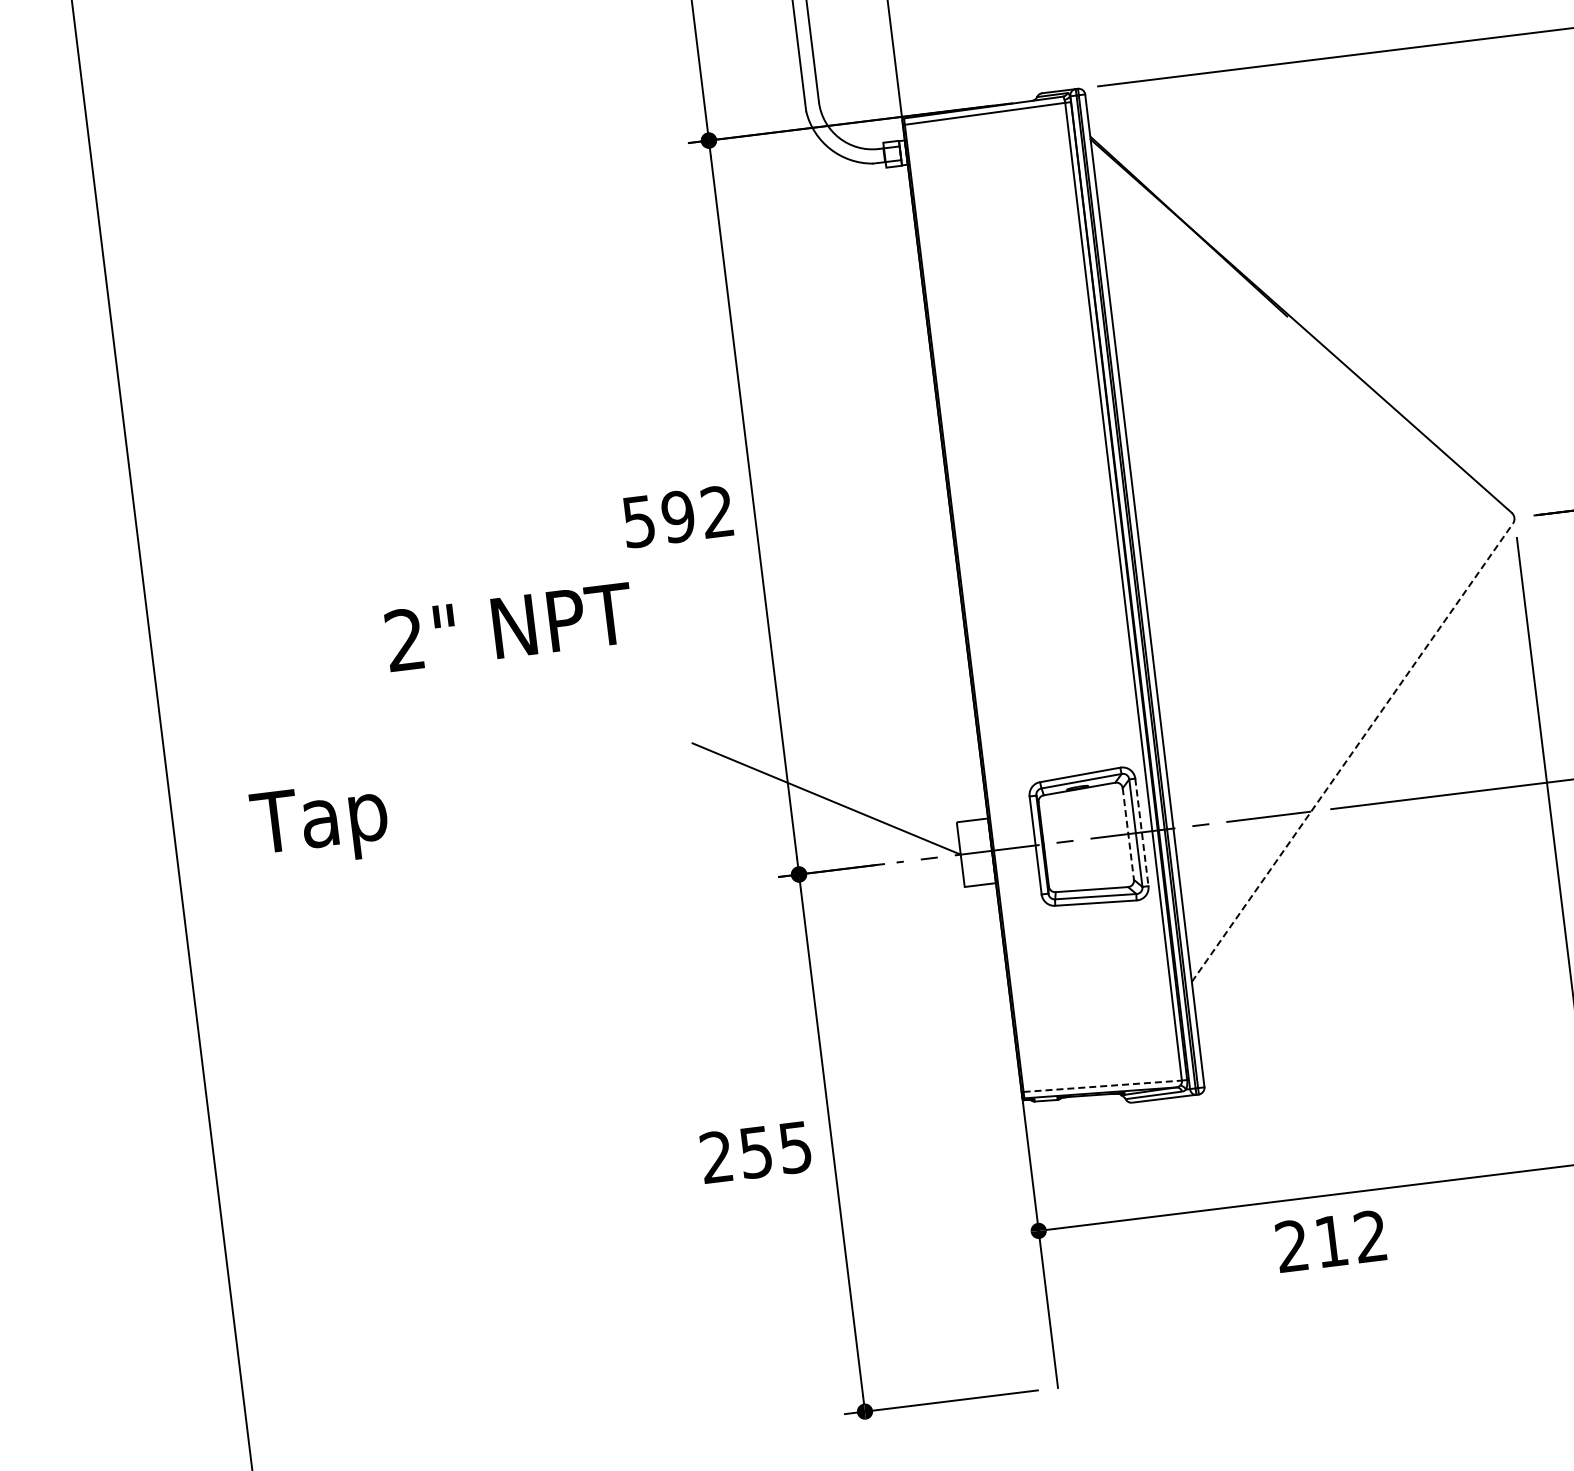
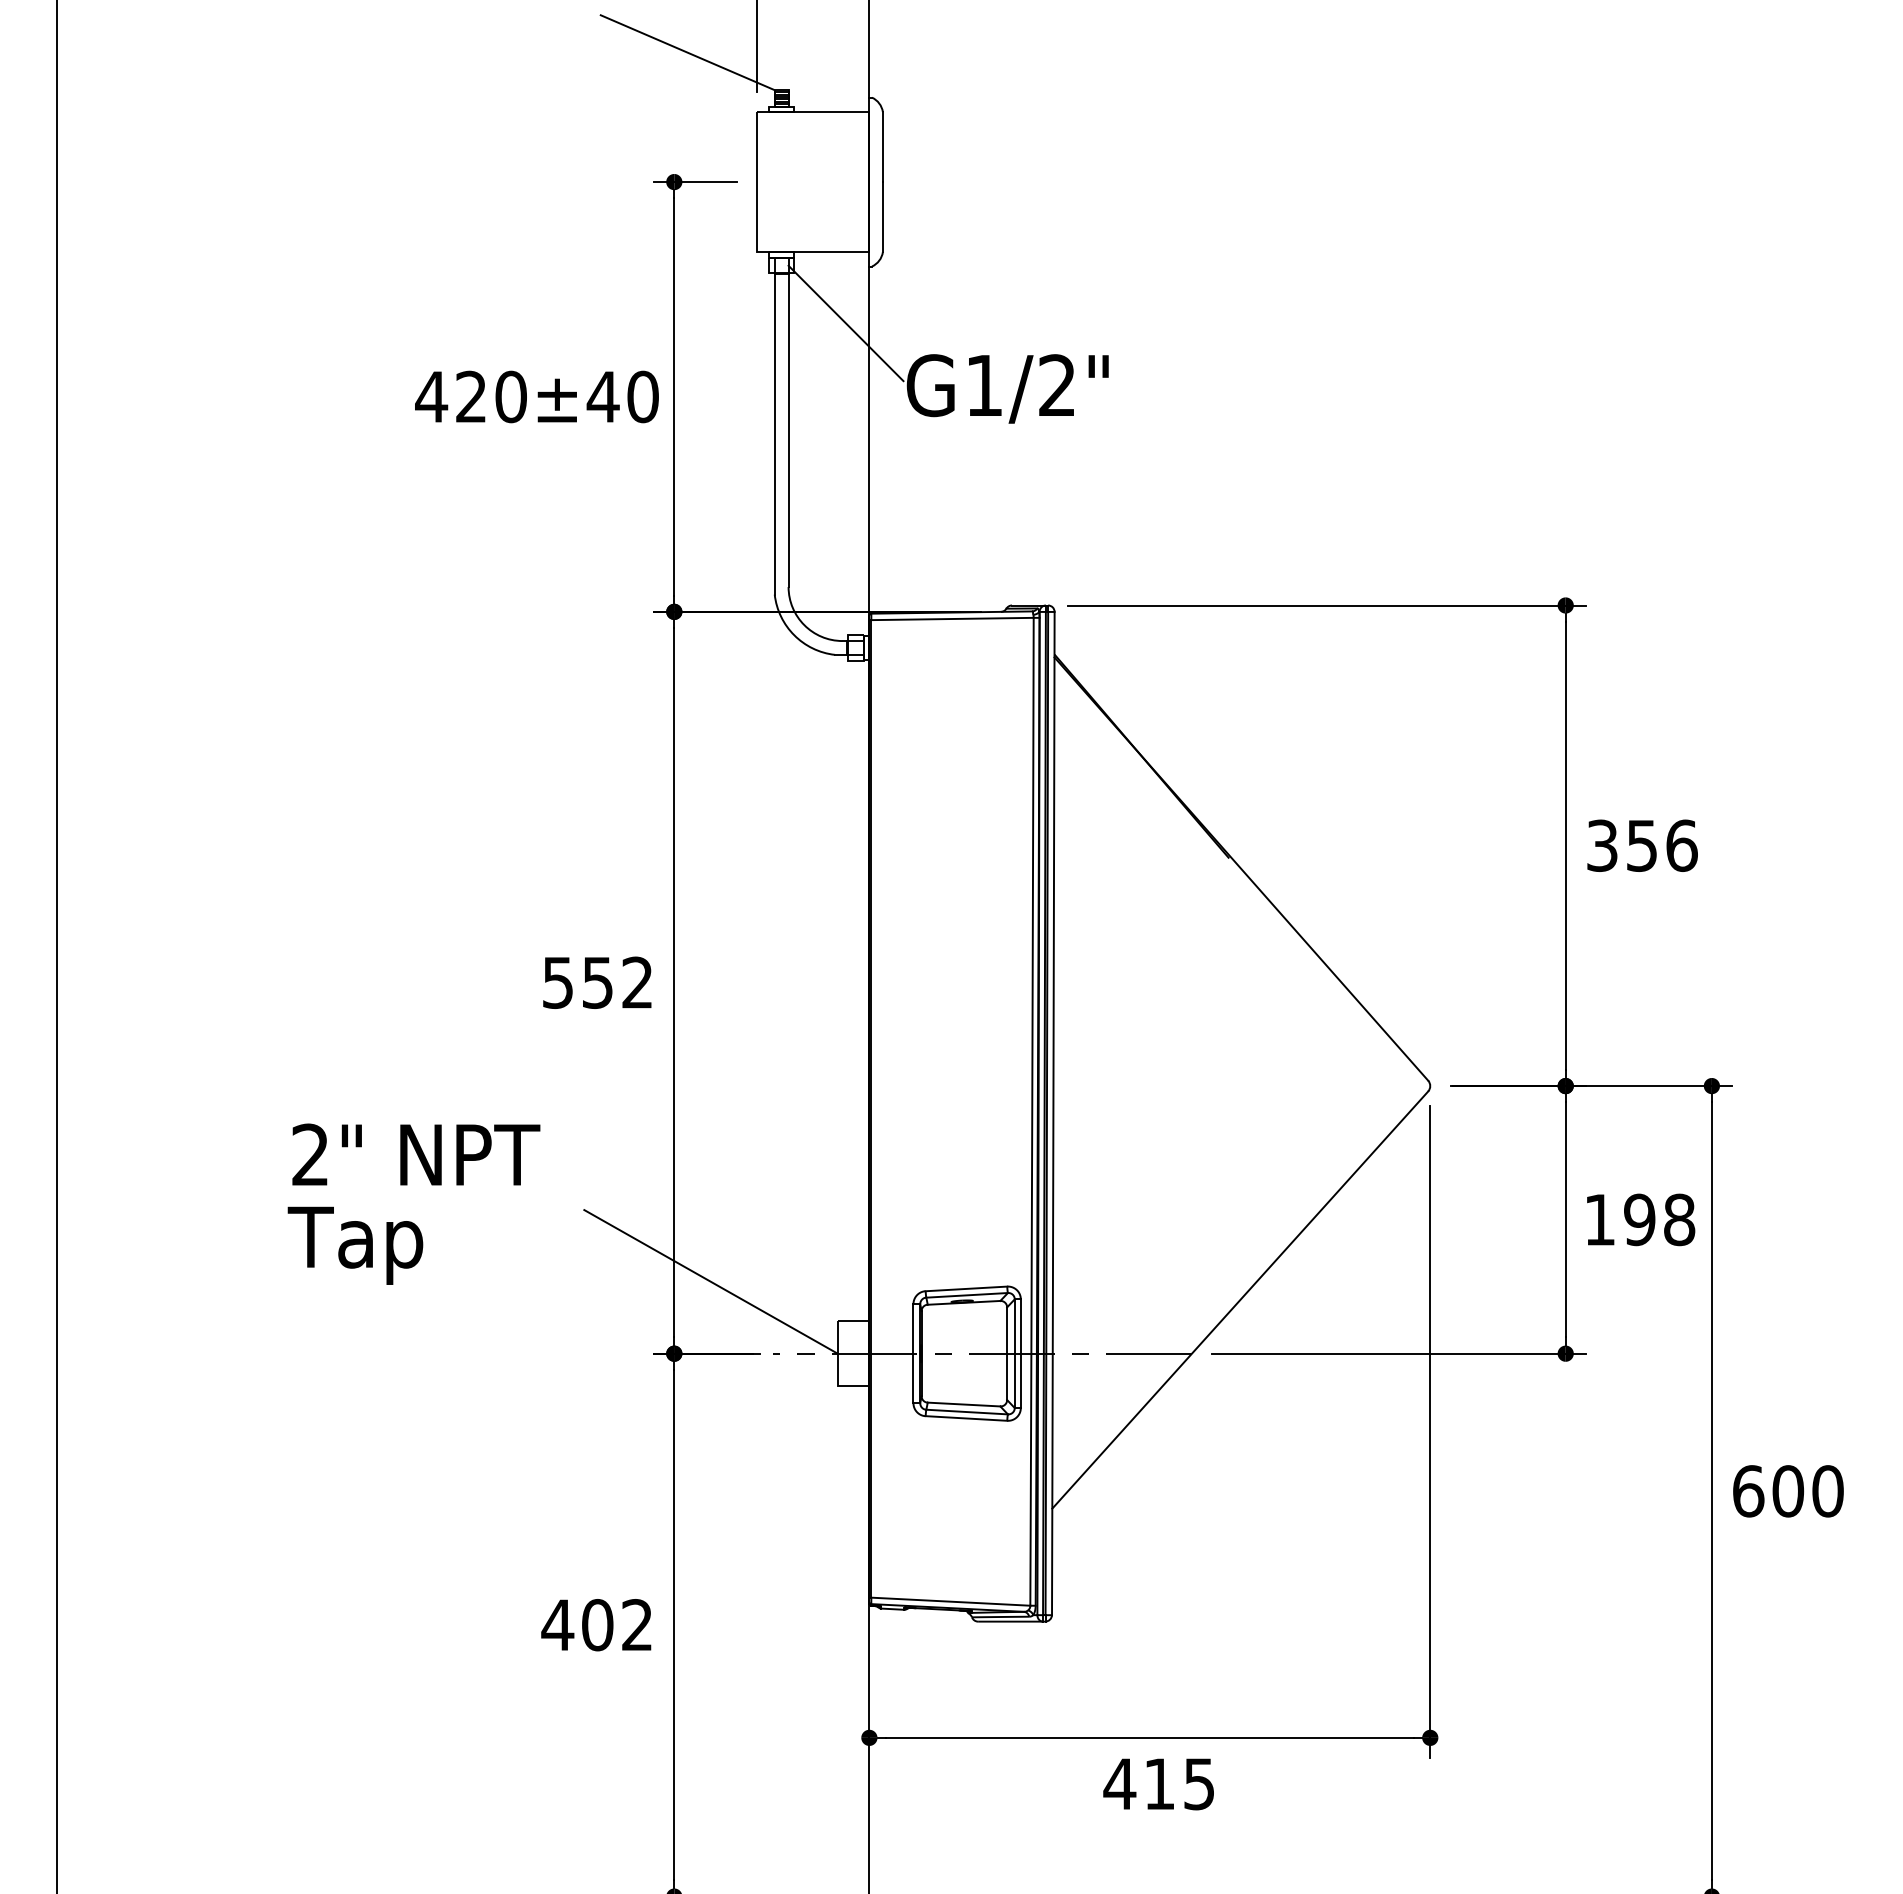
text: (677, 516) -> (597, 982), 592 -> 552
text: (509, 626) -> (416, 1154), moved
line: (1352, 753) -> (1240, 1300), dashed -> solid
text: (320, 824) -> (355, 1245), moved
line: (1141, 833) -> (1020, 1354), dashed -> solid
line: (1128, 834) -> (1007, 1354), dashed -> solid
line: (1102, 1086) -> (950, 1601), dashed -> solid
text: (755, 1152) -> (596, 1625), 255 -> 402
text: (1330, 1240) -> (1158, 1783), 212 -> 415

